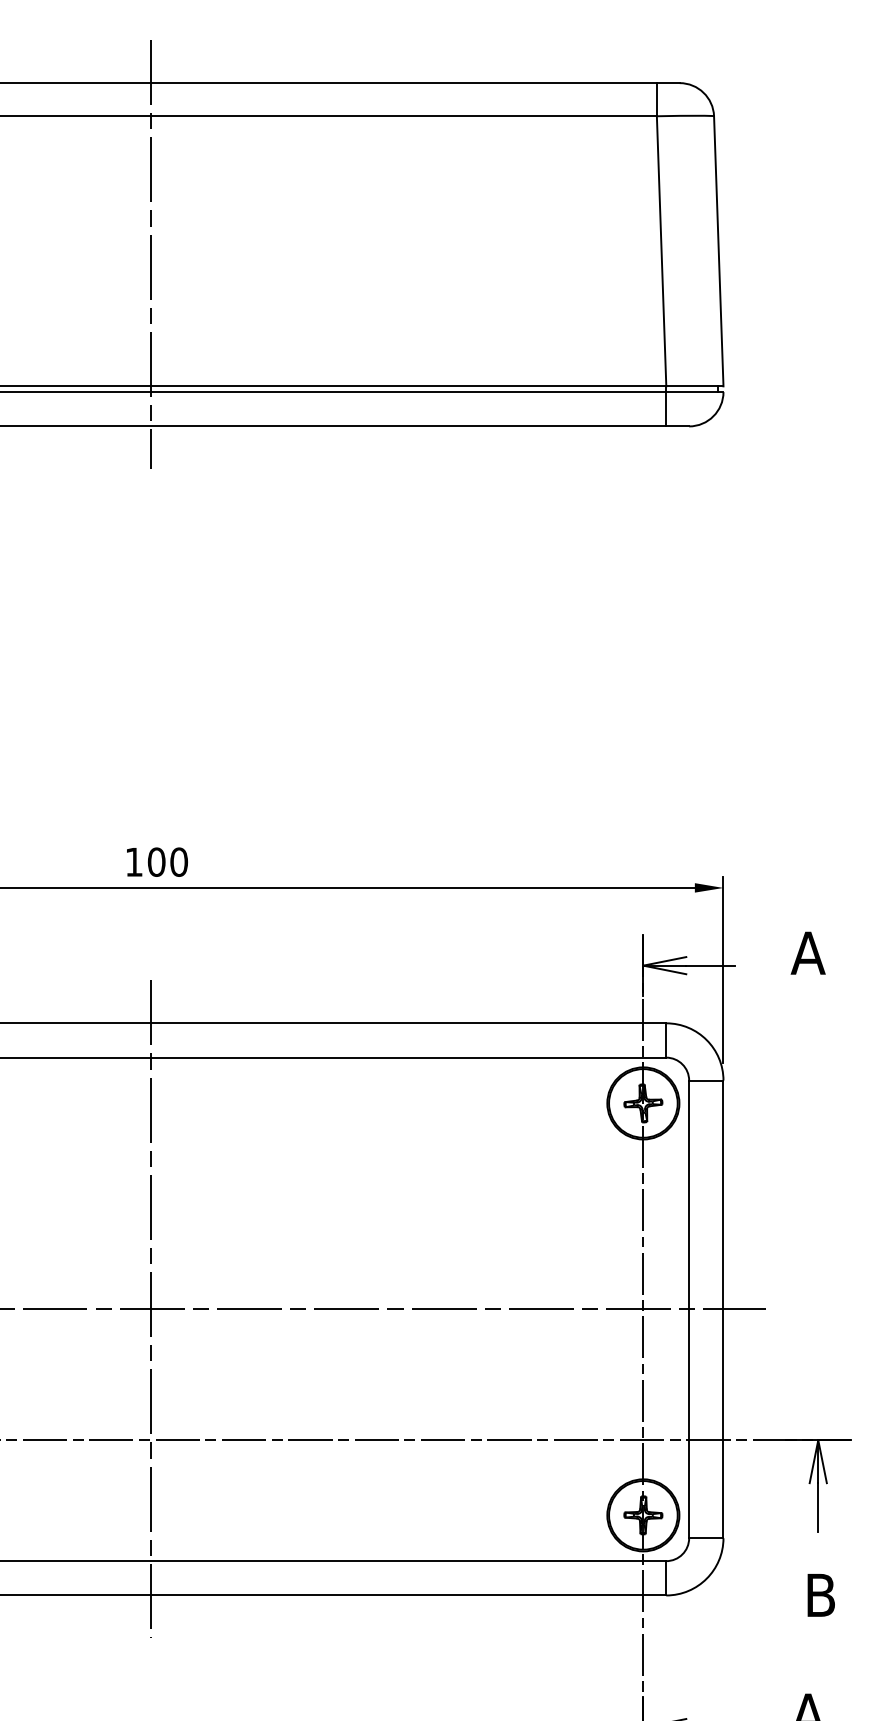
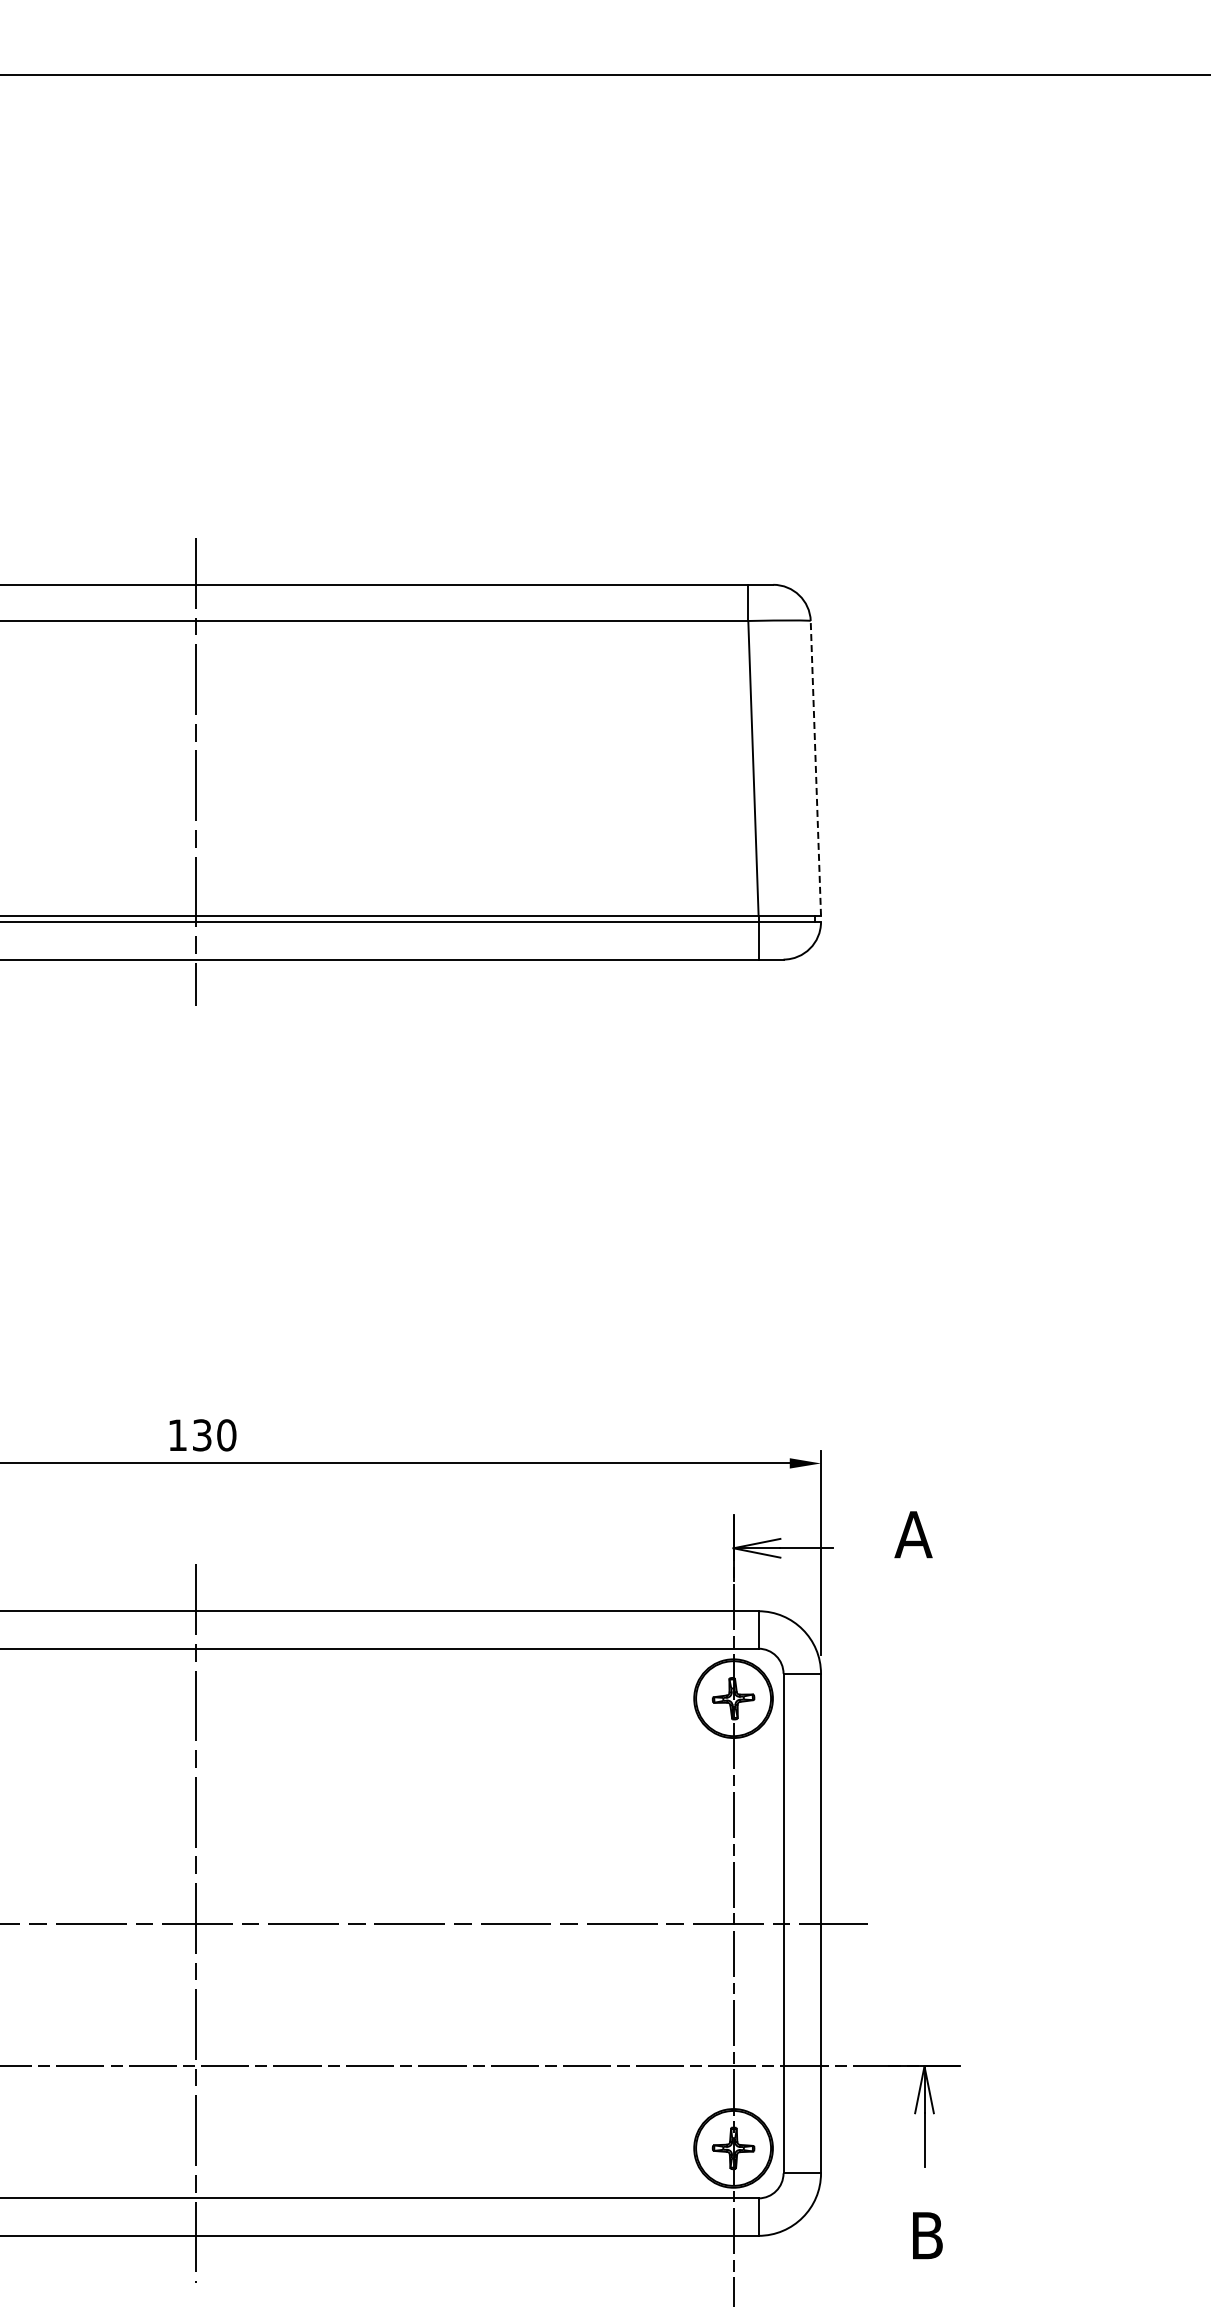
line: (718, 251) -> (815, 768), solid -> dashed
text: (155, 862) -> (201, 1435), 100 -> 130

